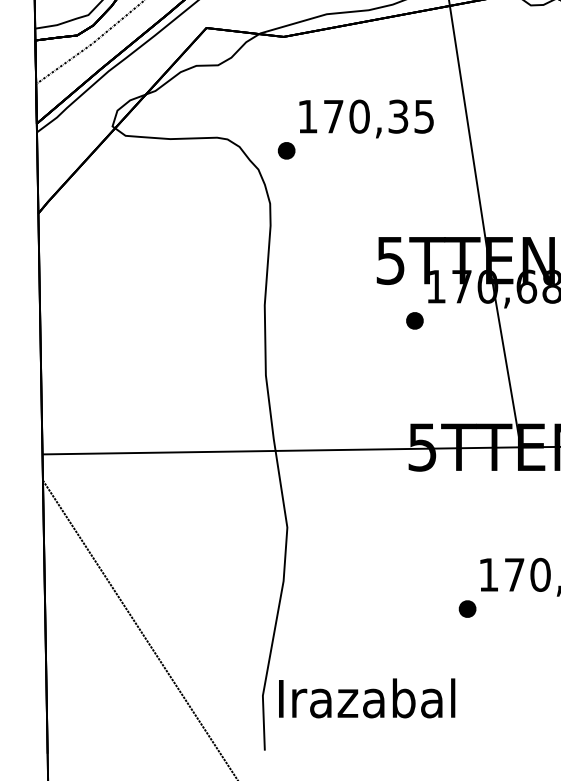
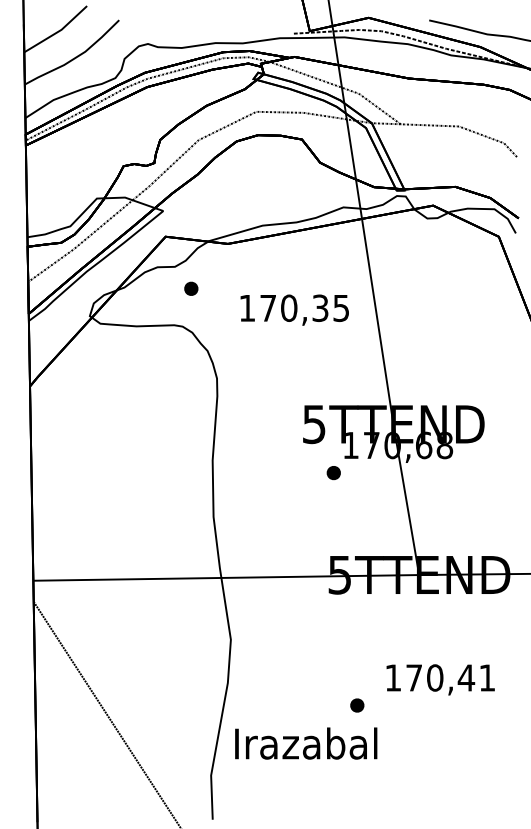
part: (286, 150) -> (191, 288), moved
part: (467, 609) -> (357, 705), moved
text: (367, 698) -> (306, 743), moved

